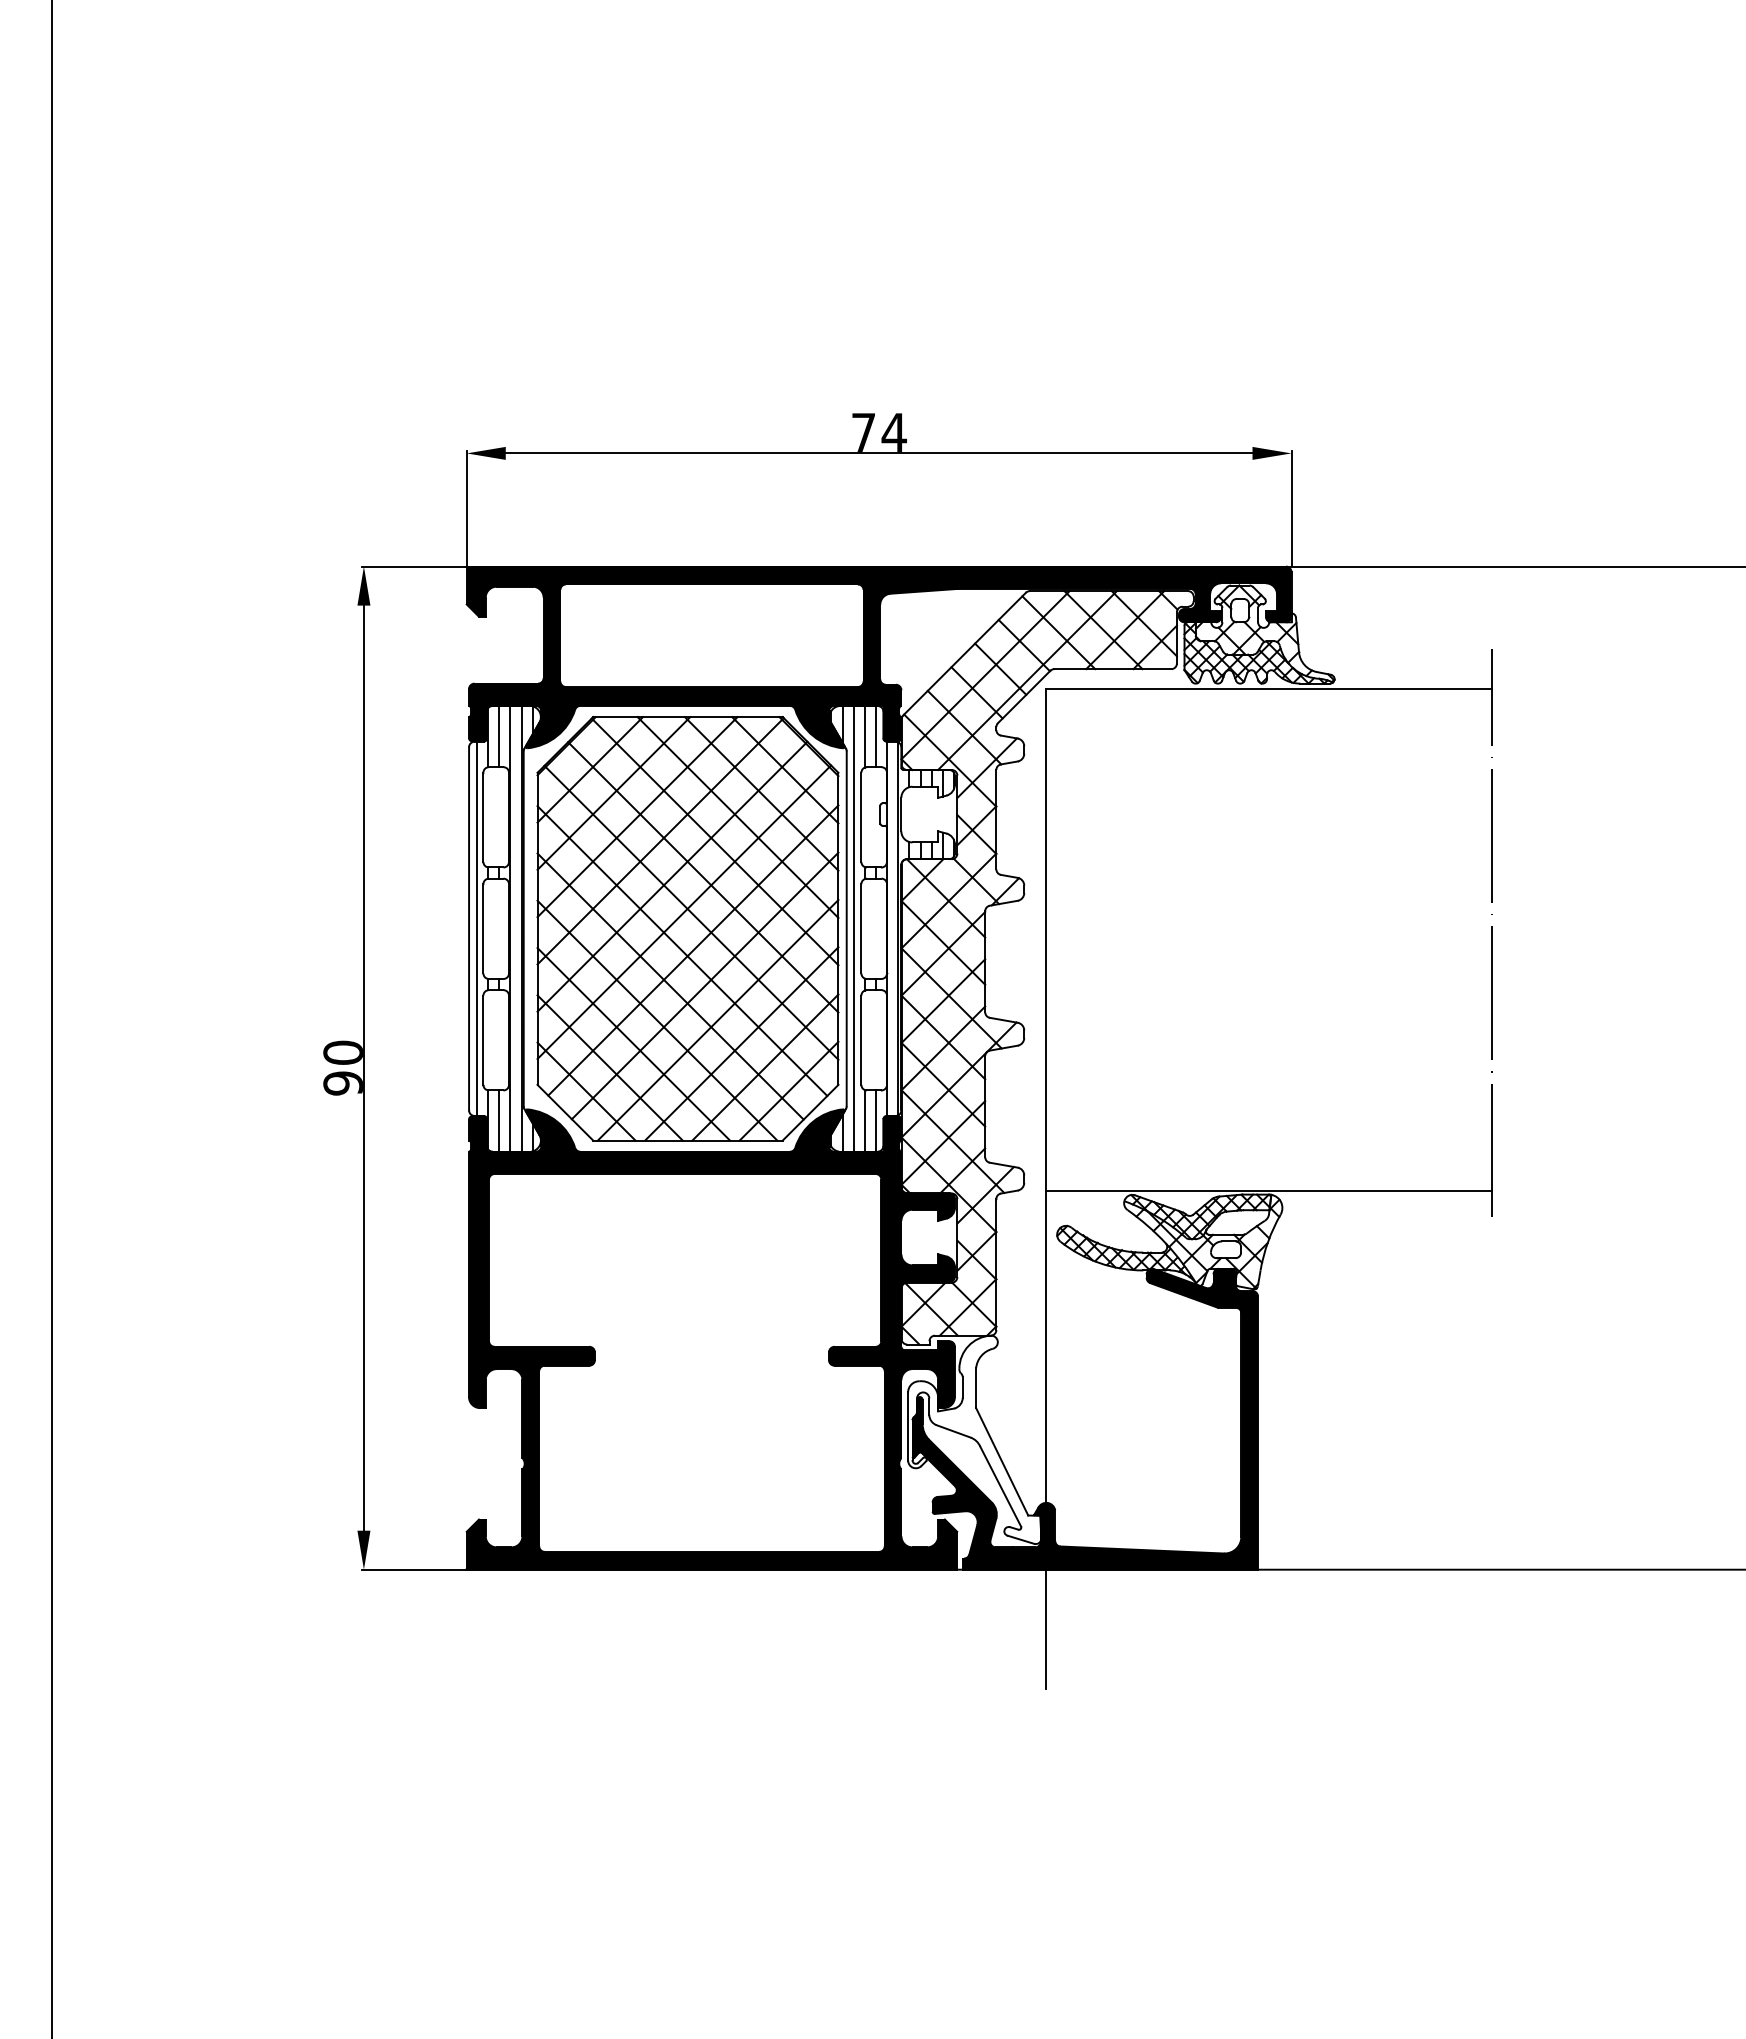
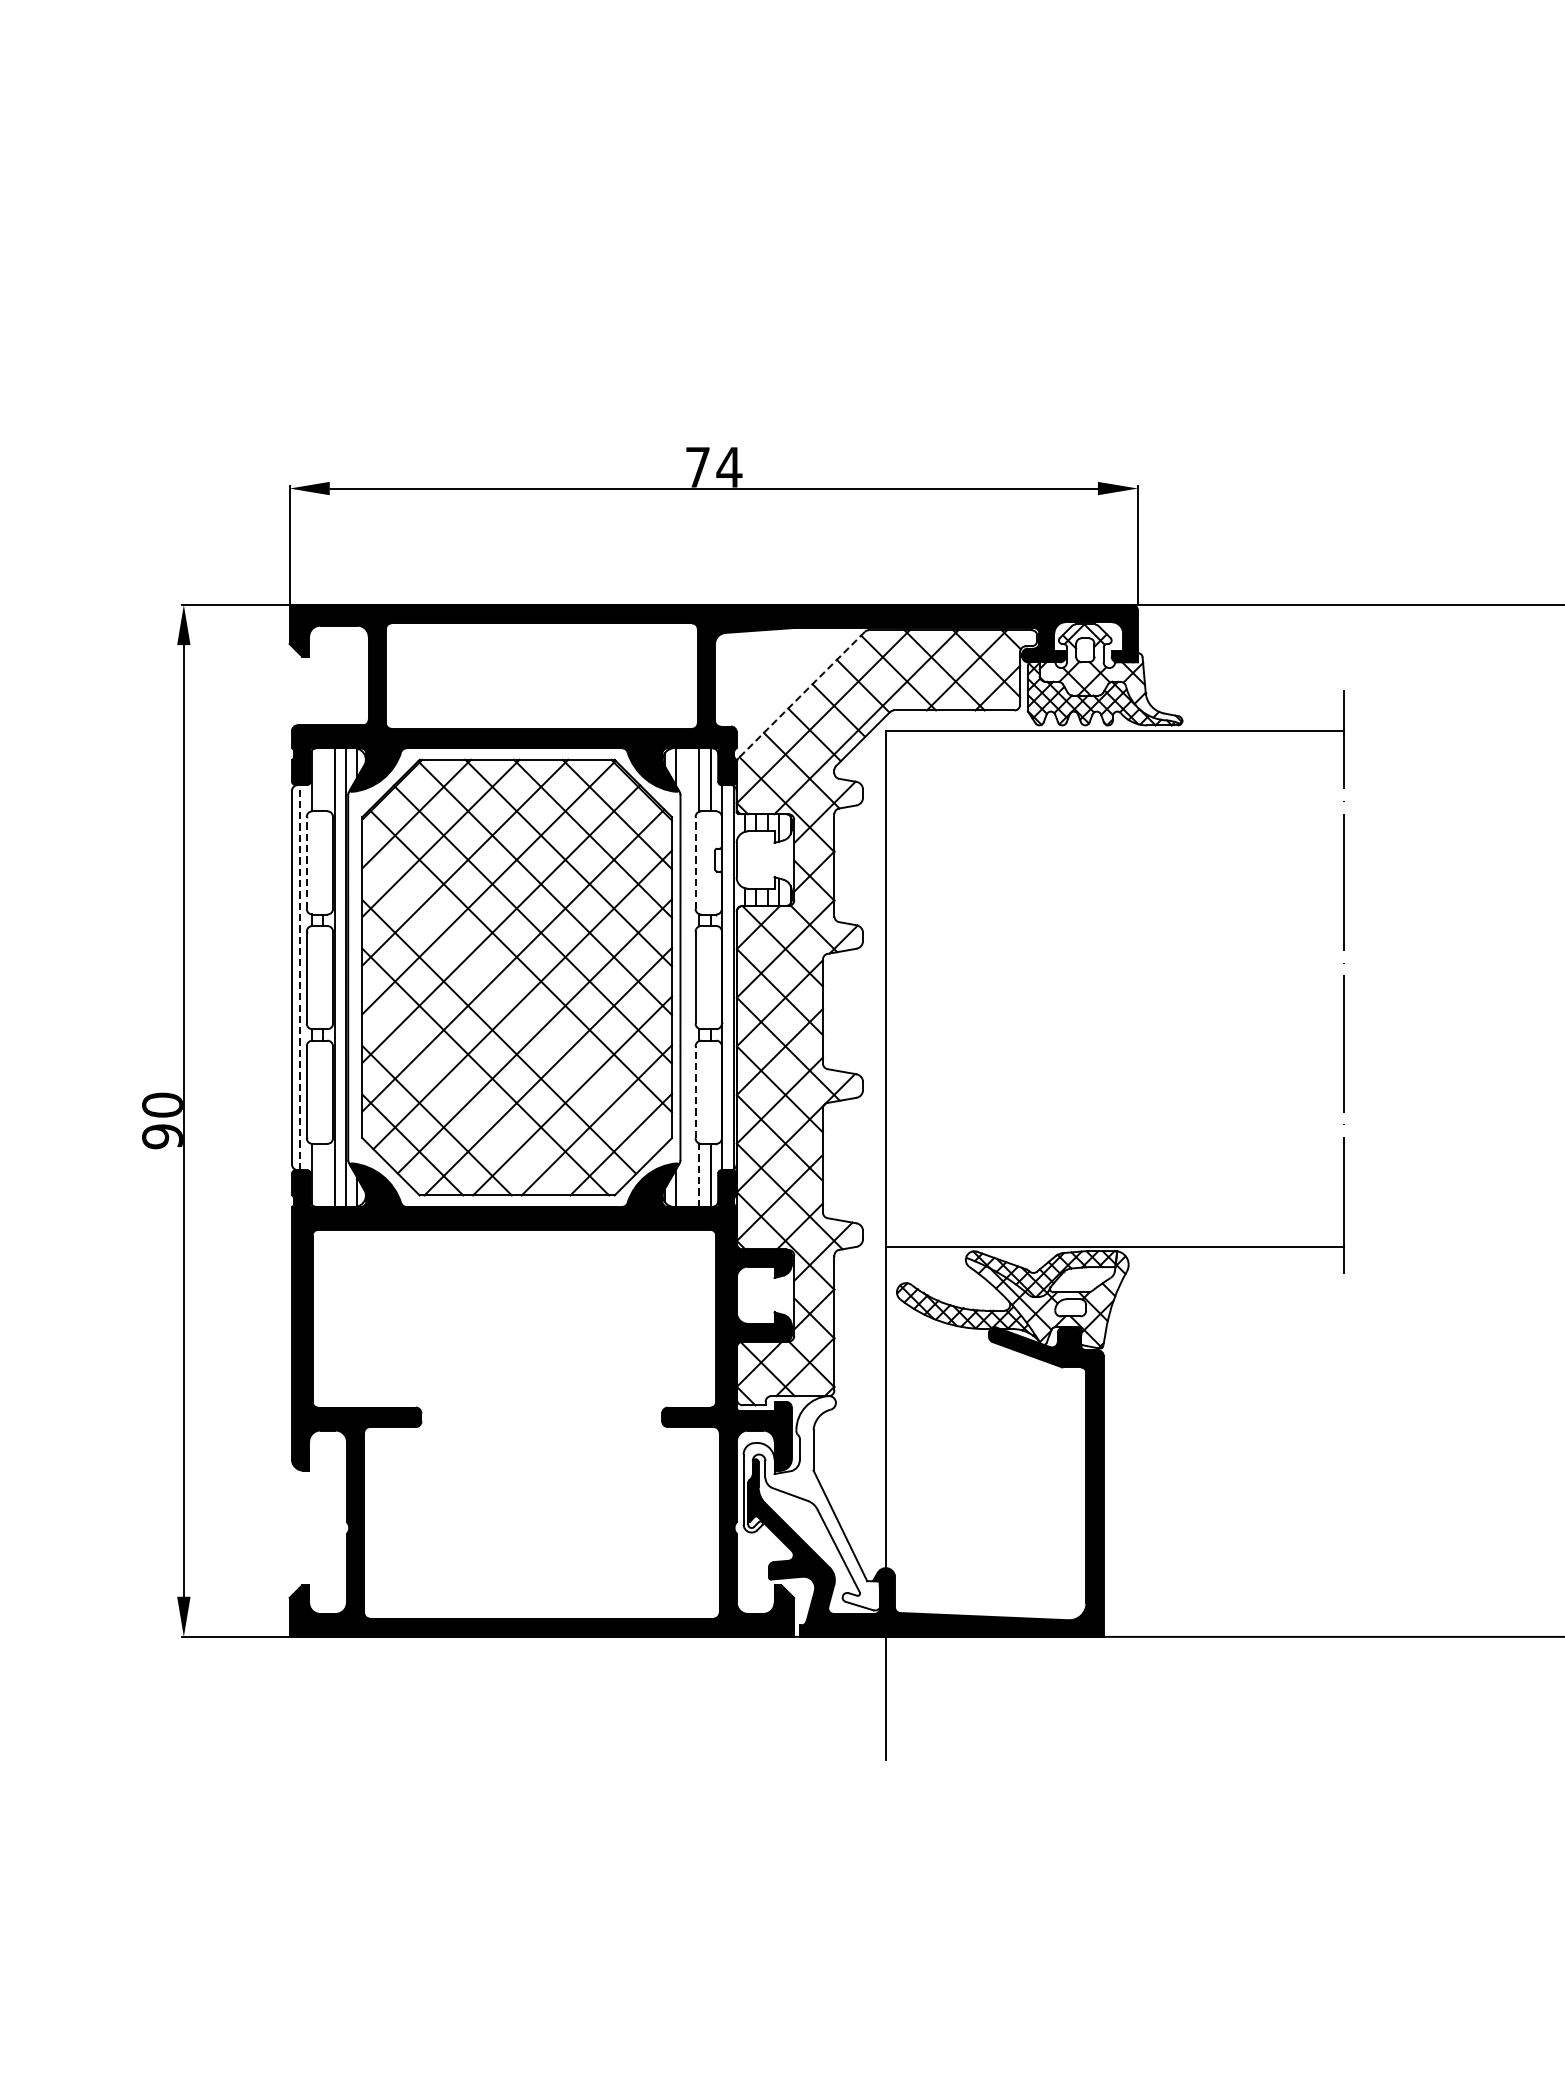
line: (964, 654) -> (801, 695), solid -> dashed
line: (499, 736) -> (323, 779), removed
line: (483, 817) -> (306, 863), solid -> dashed
line: (861, 817) -> (695, 863), solid -> dashed
line: (477, 928) -> (300, 977), solid -> dashed
line: (853, 928) -> (687, 977), removed
line: (682, 950) -> (511, 999), removed
line: (861, 1040) -> (695, 1092), solid -> dashed
line: (633, 1044) -> (461, 1096), removed
line: (499, 1120) -> (323, 1174), removed
line: (864, 1120) -> (698, 1174), solid -> dashed

